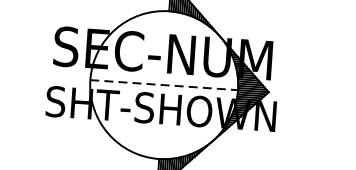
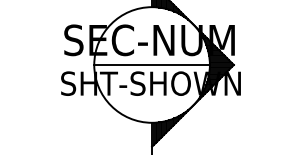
line: (164, 84) -> (152, 64), dashed -> solid

